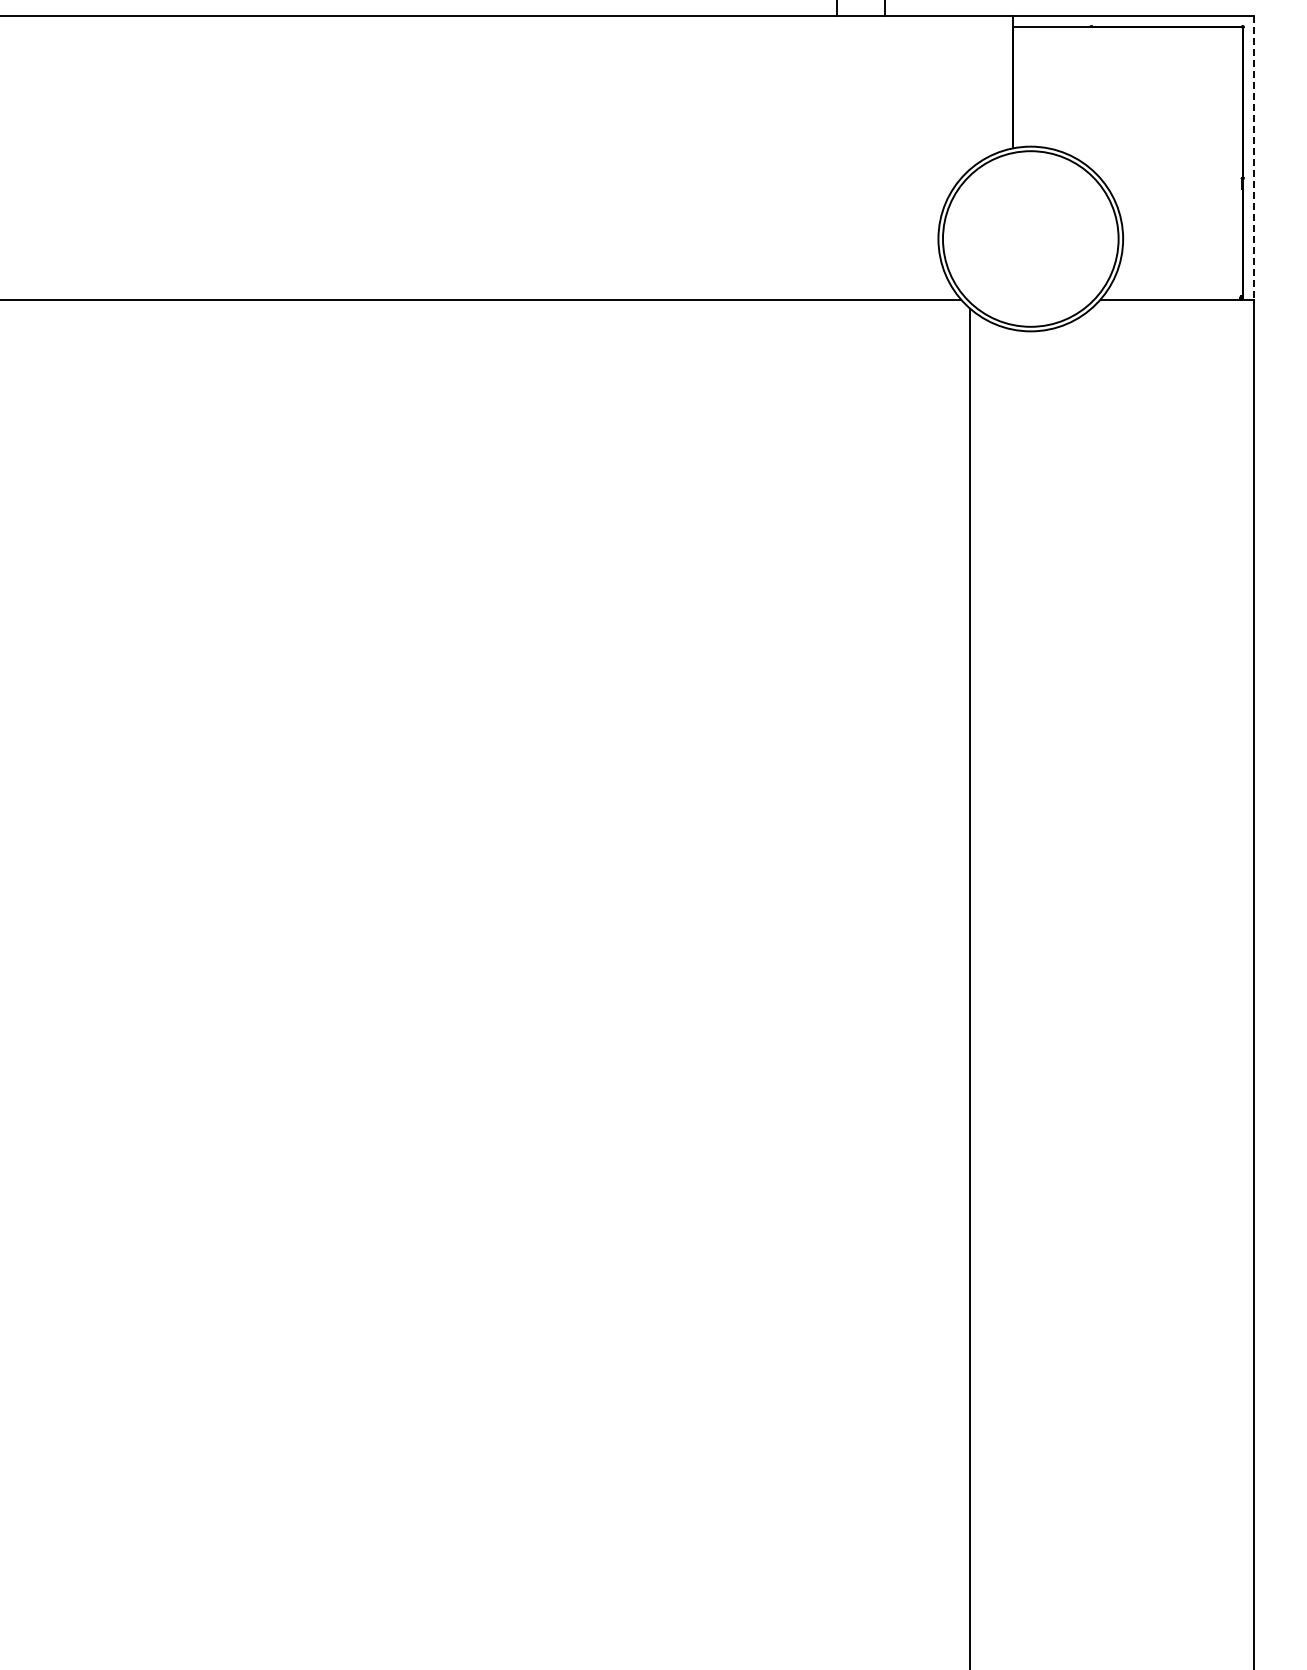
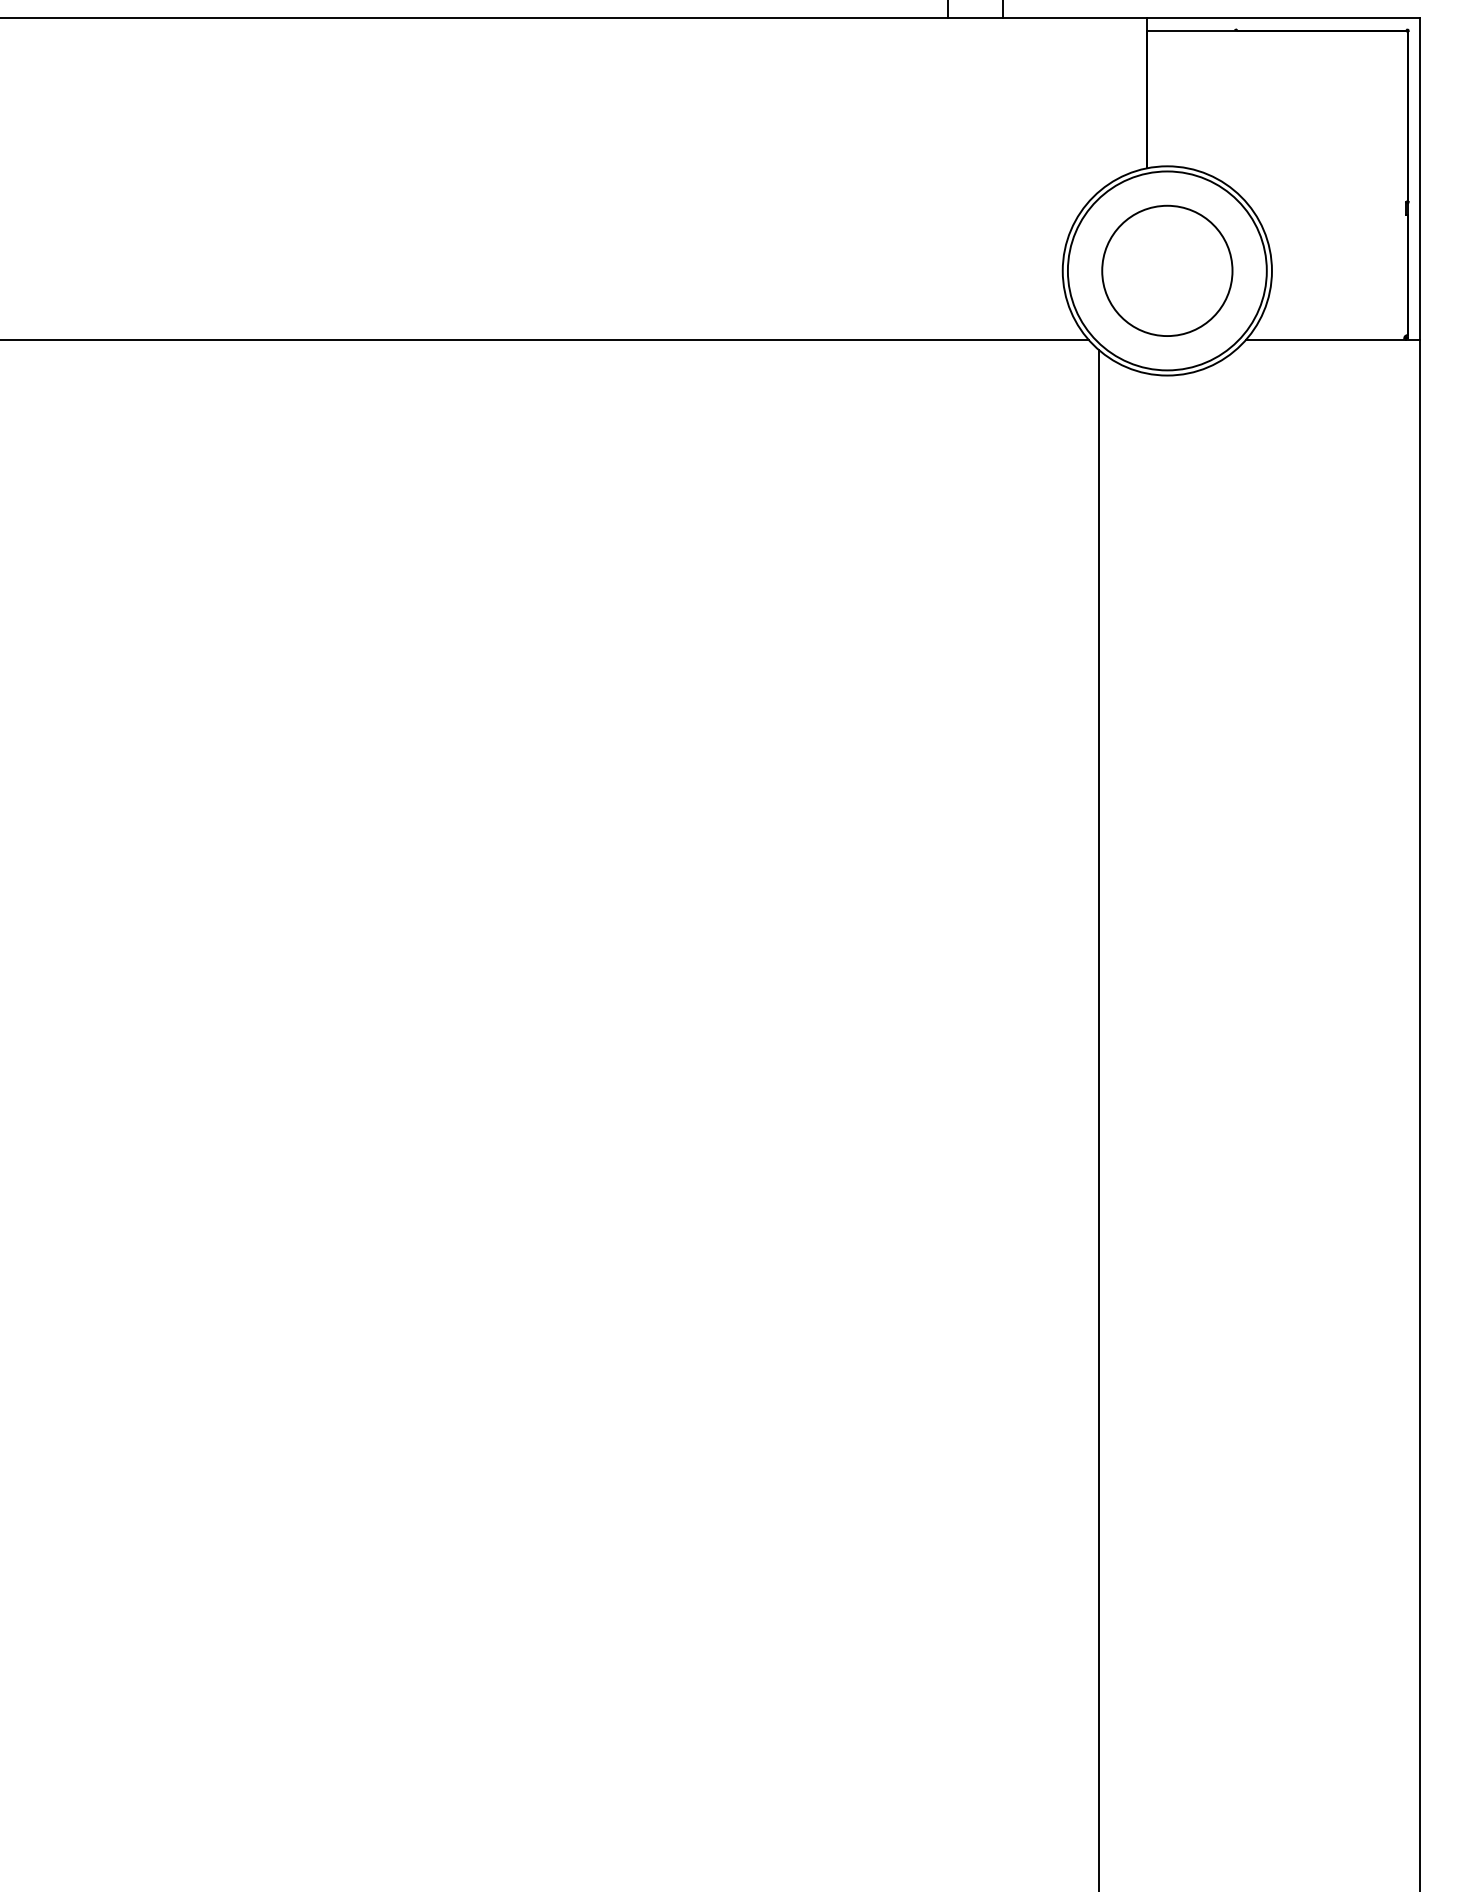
line: (1253, 157) -> (1419, 178), dashed -> solid
circle: (1030, 238) -> (1167, 270), added

